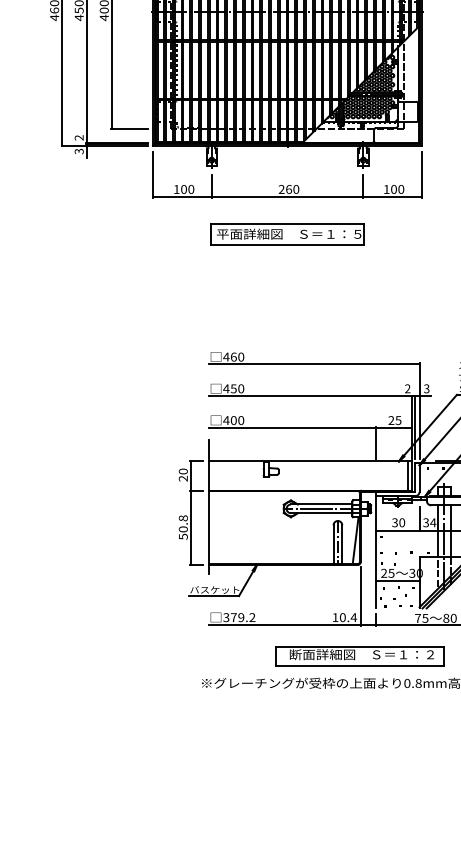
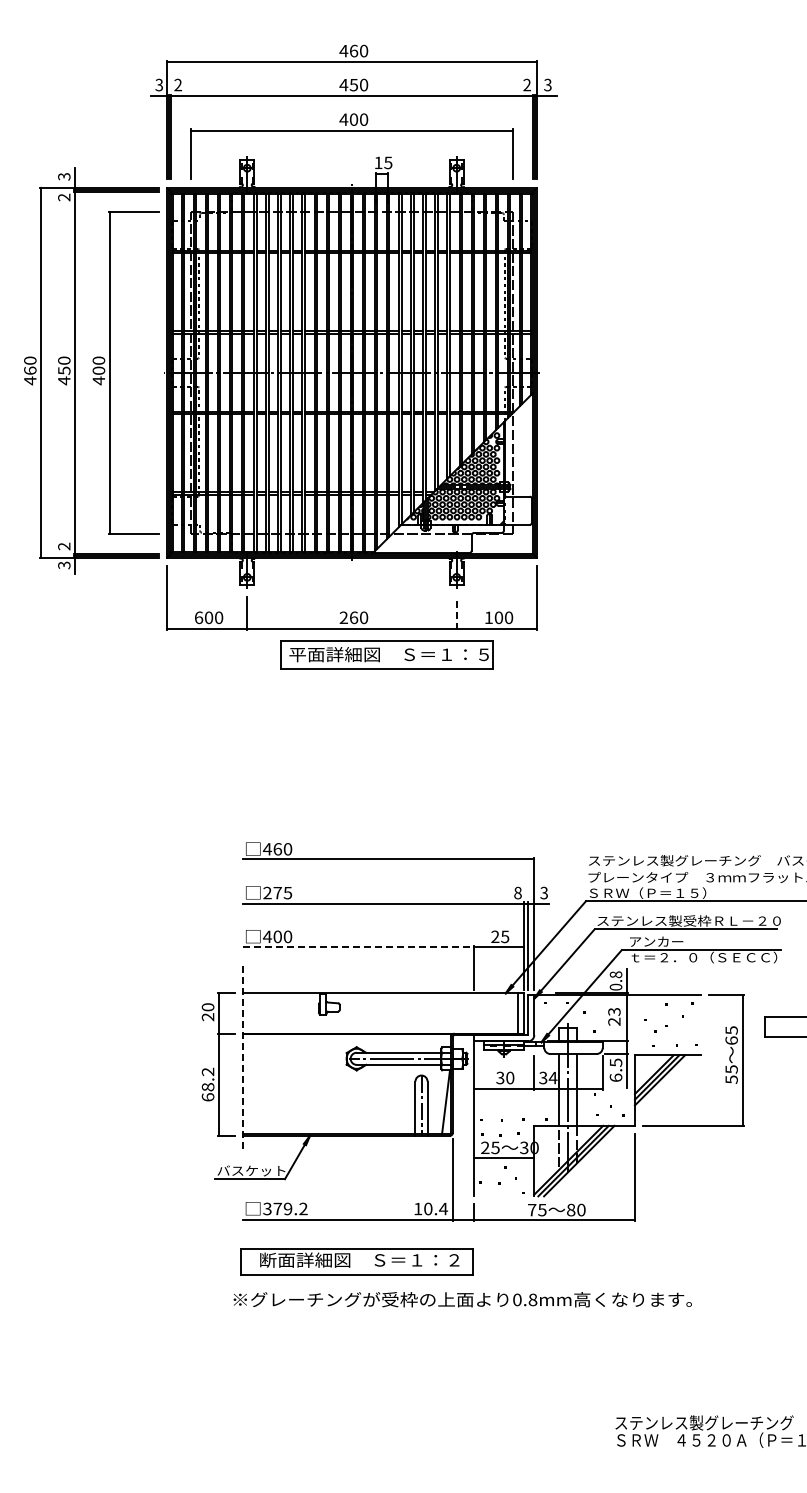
line: (363, 186) -> (456, 613), solid -> dashed
text: (177, 189) -> (199, 617), 100 -> 600
part: (287, 234) -> (386, 654), moved
text: (233, 388) -> (277, 892), 450 -> 275
text: (407, 388) -> (517, 892), 2 -> 8
line: (293, 428) -> (359, 947), solid -> dashed
line: (209, 506) -> (243, 1055), solid -> dashed
text: (182, 527) -> (207, 1084), 50.8 -> 68.2
part: (359, 655) -> (356, 1261), moved

